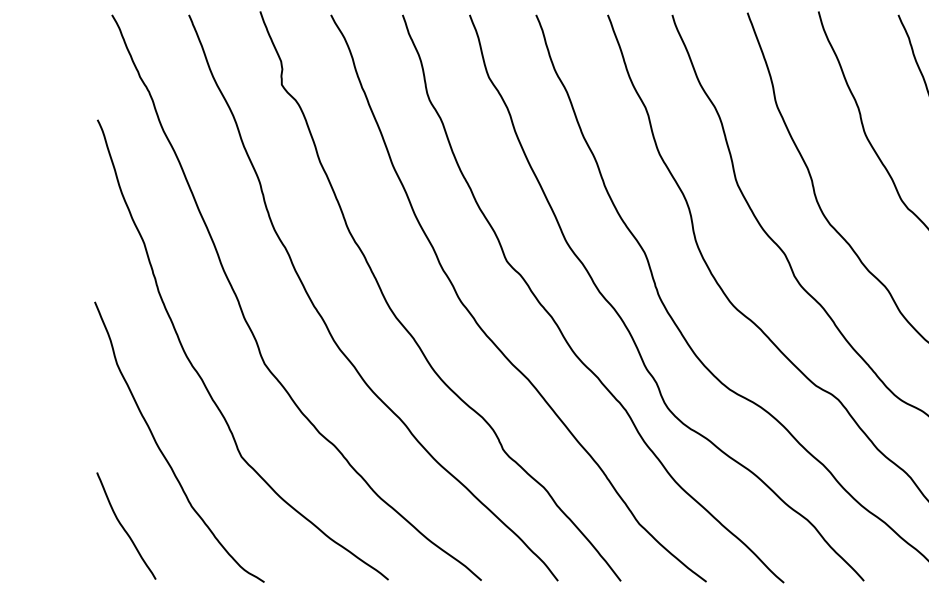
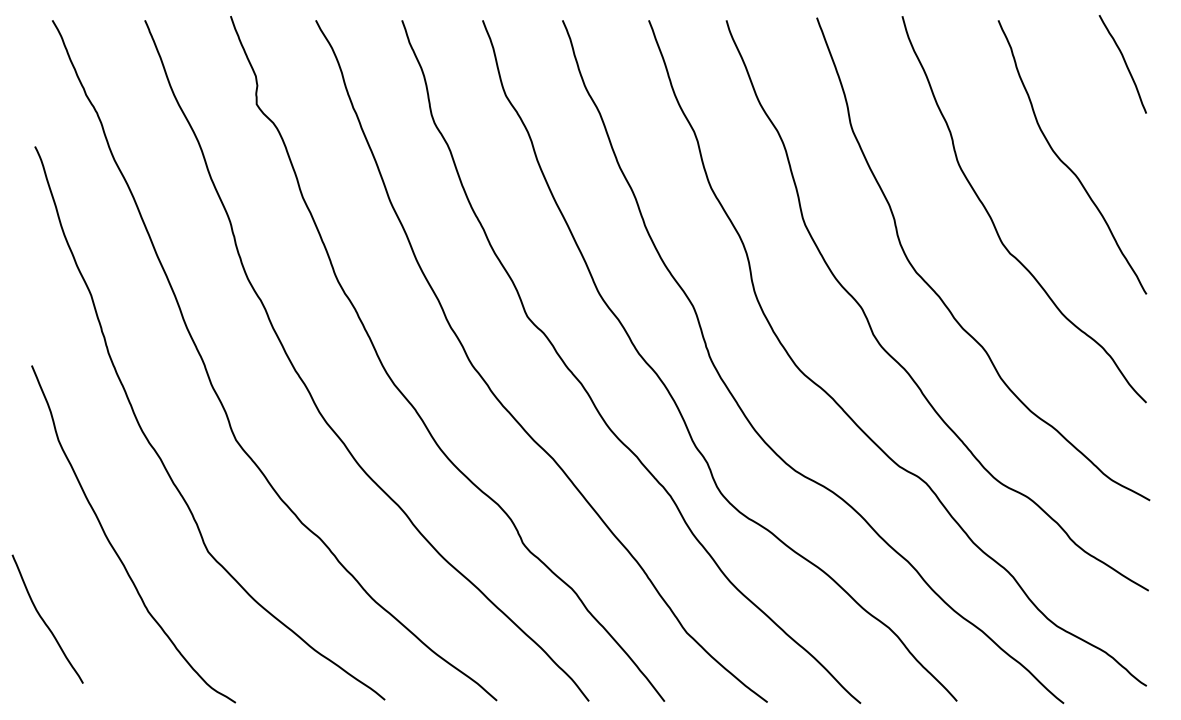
curve: (123, 527) -> (44, 620), moved

